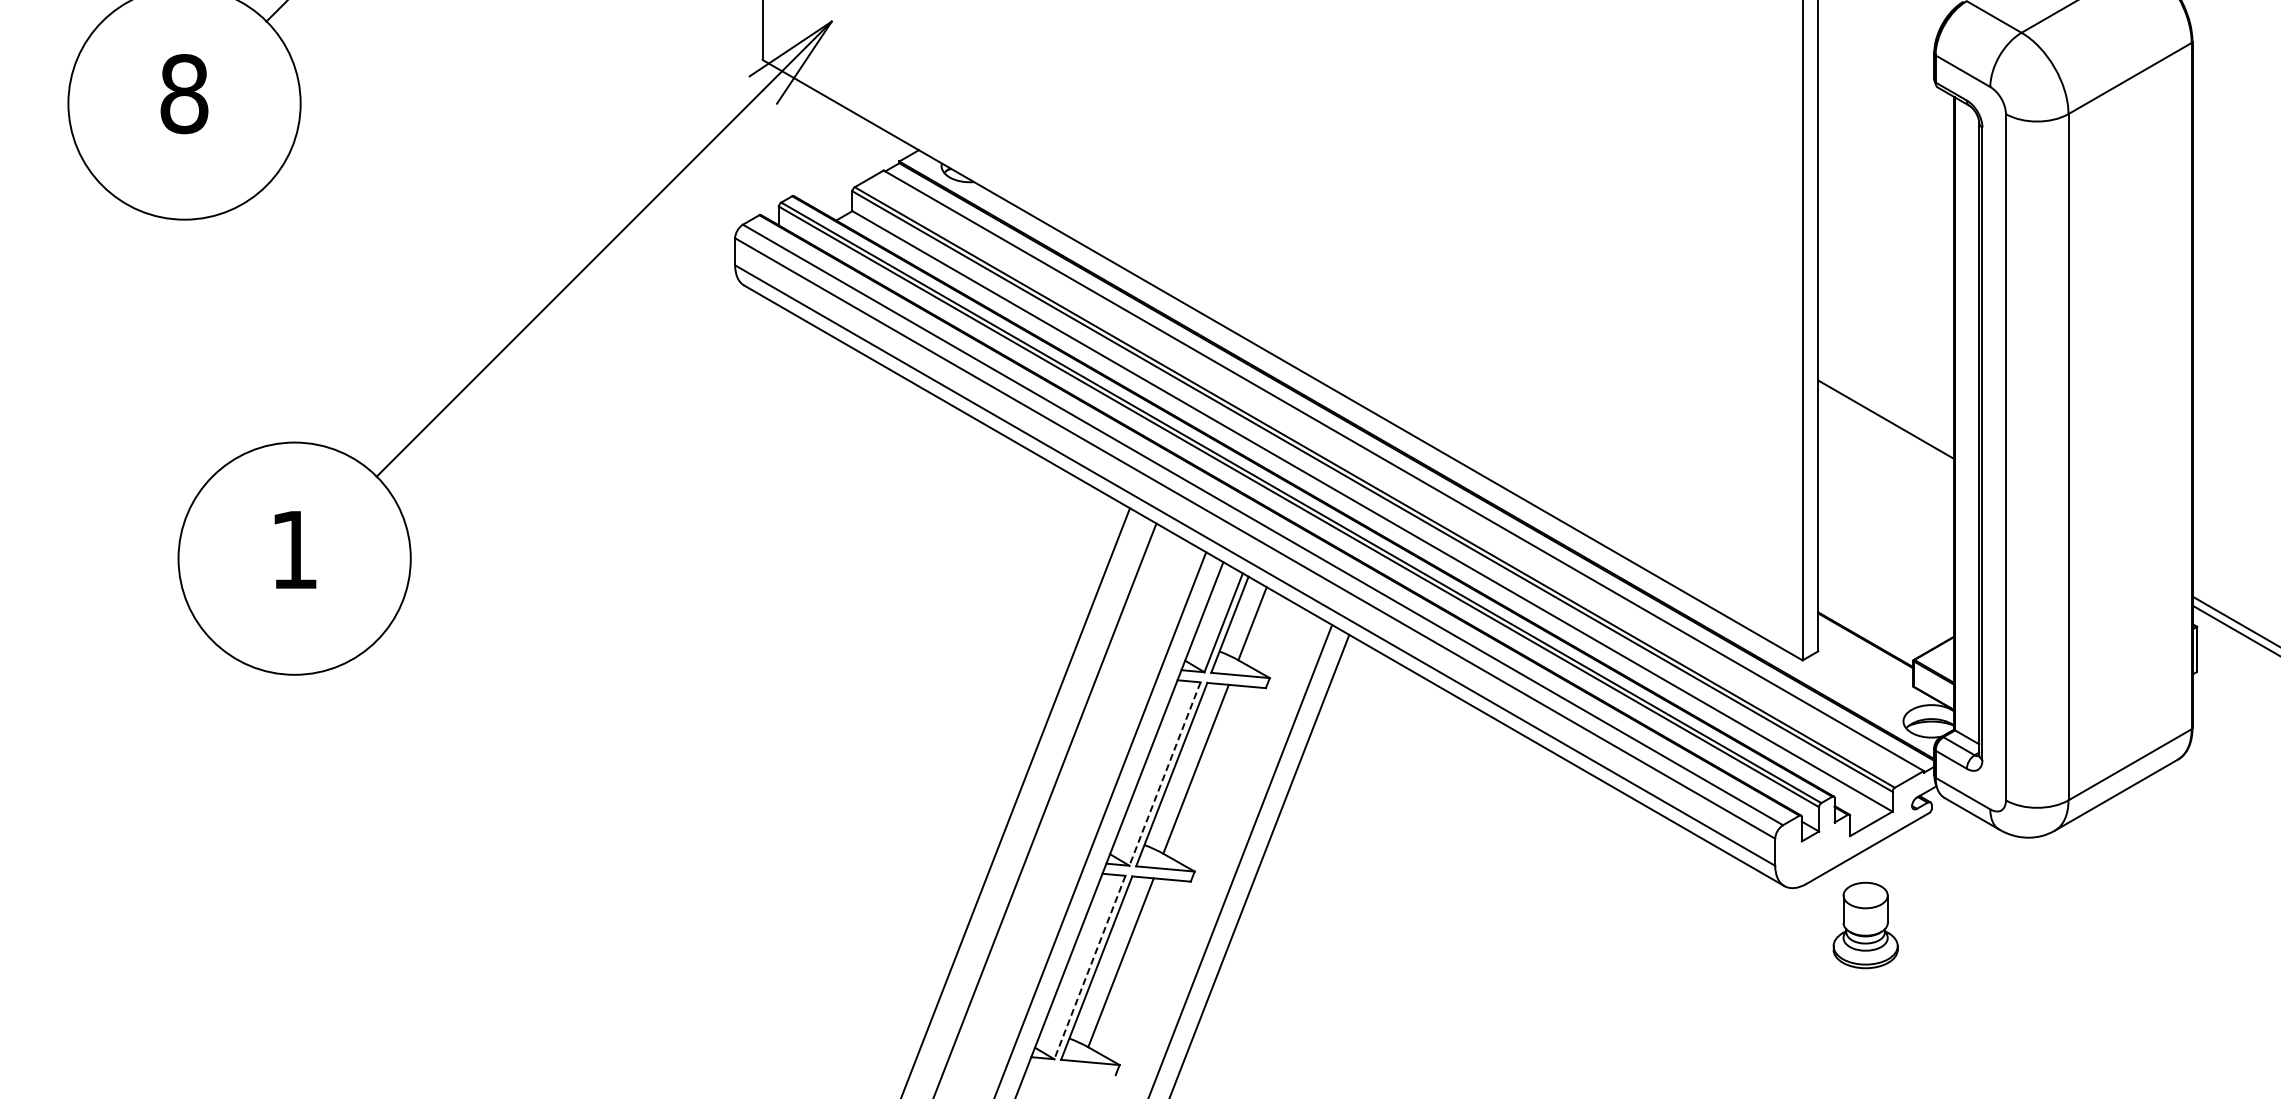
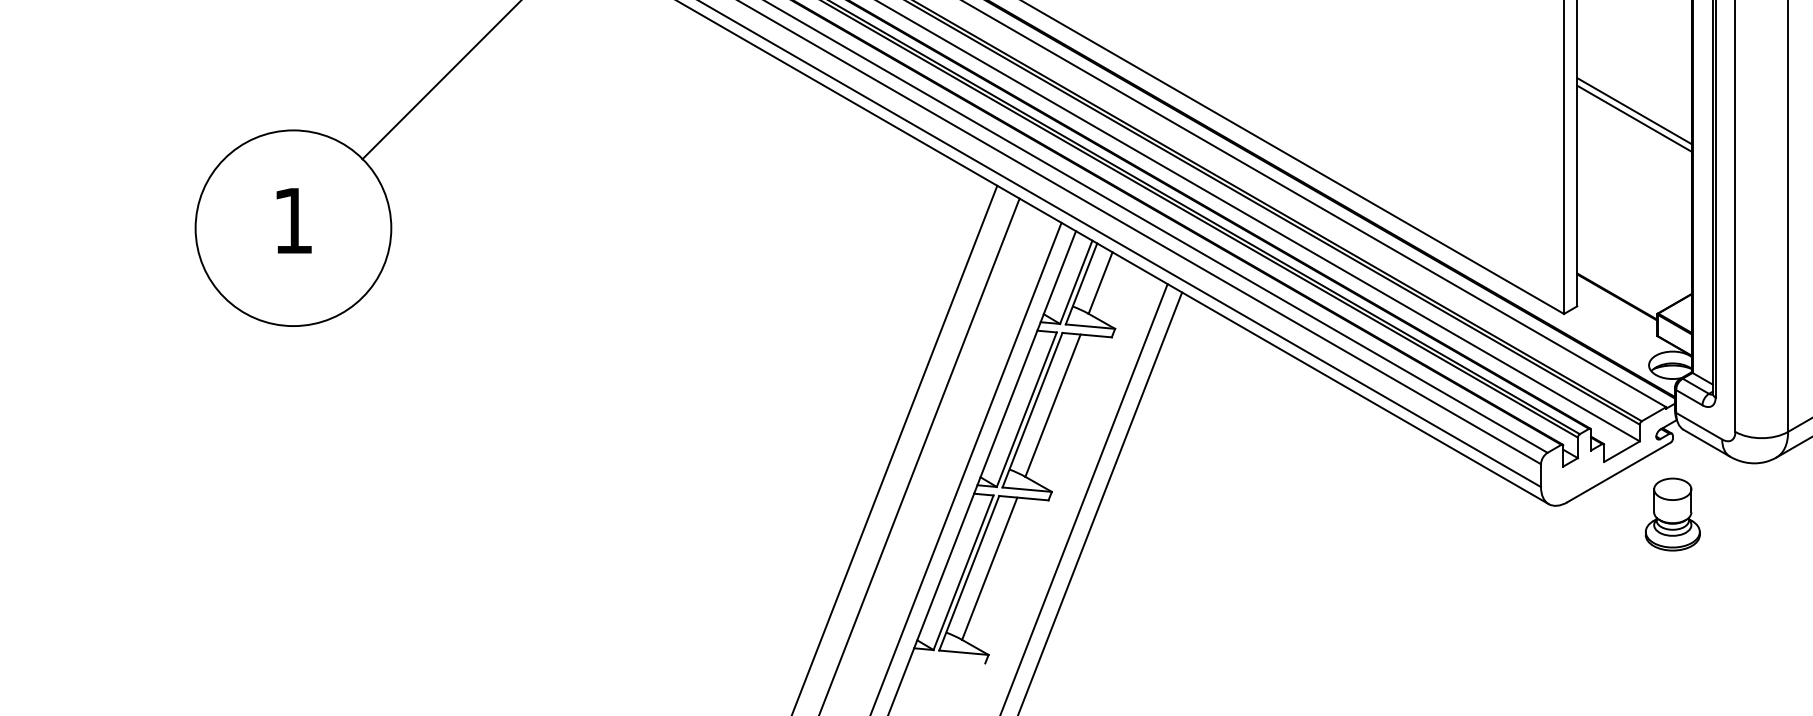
line: (1885, 428) -> (1633, 118), added
line: (1164, 774) -> (1026, 410), dashed -> solid
part: (1865, 925) -> (1672, 514), moved
line: (1089, 968) -> (963, 573), dashed -> solid

